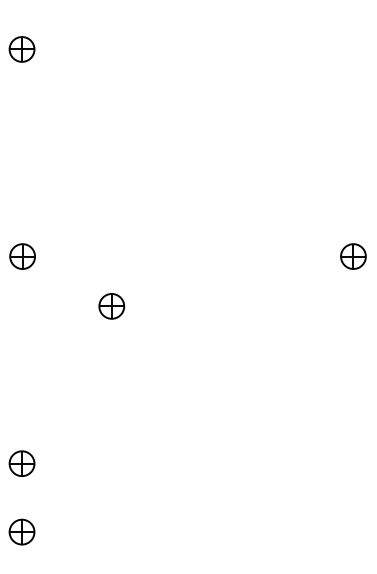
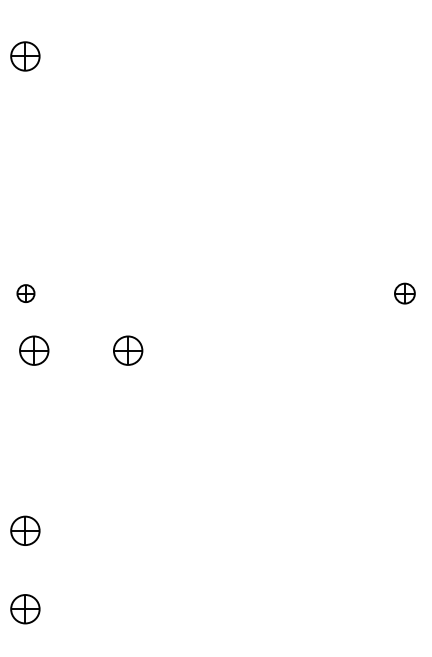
part: (22, 256) -> (25, 293), size x0.6
part: (353, 256) -> (404, 293), size x0.7
part: (29, 306) -> (33, 350), added

